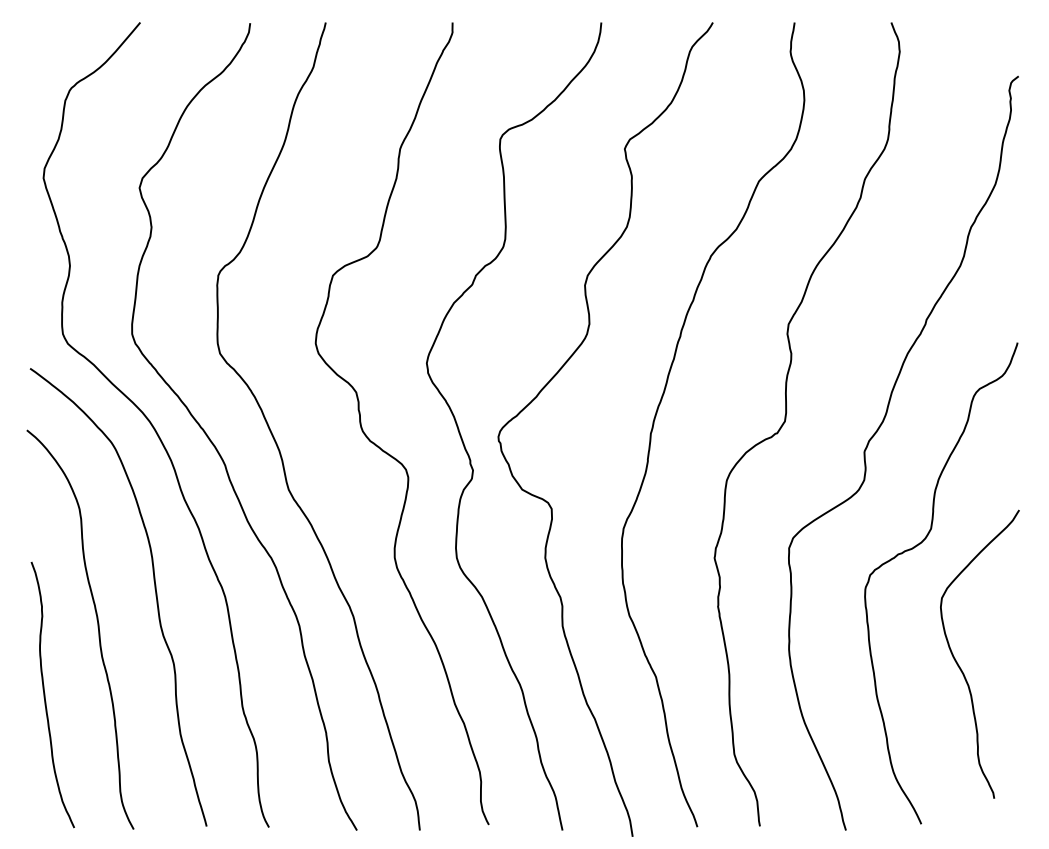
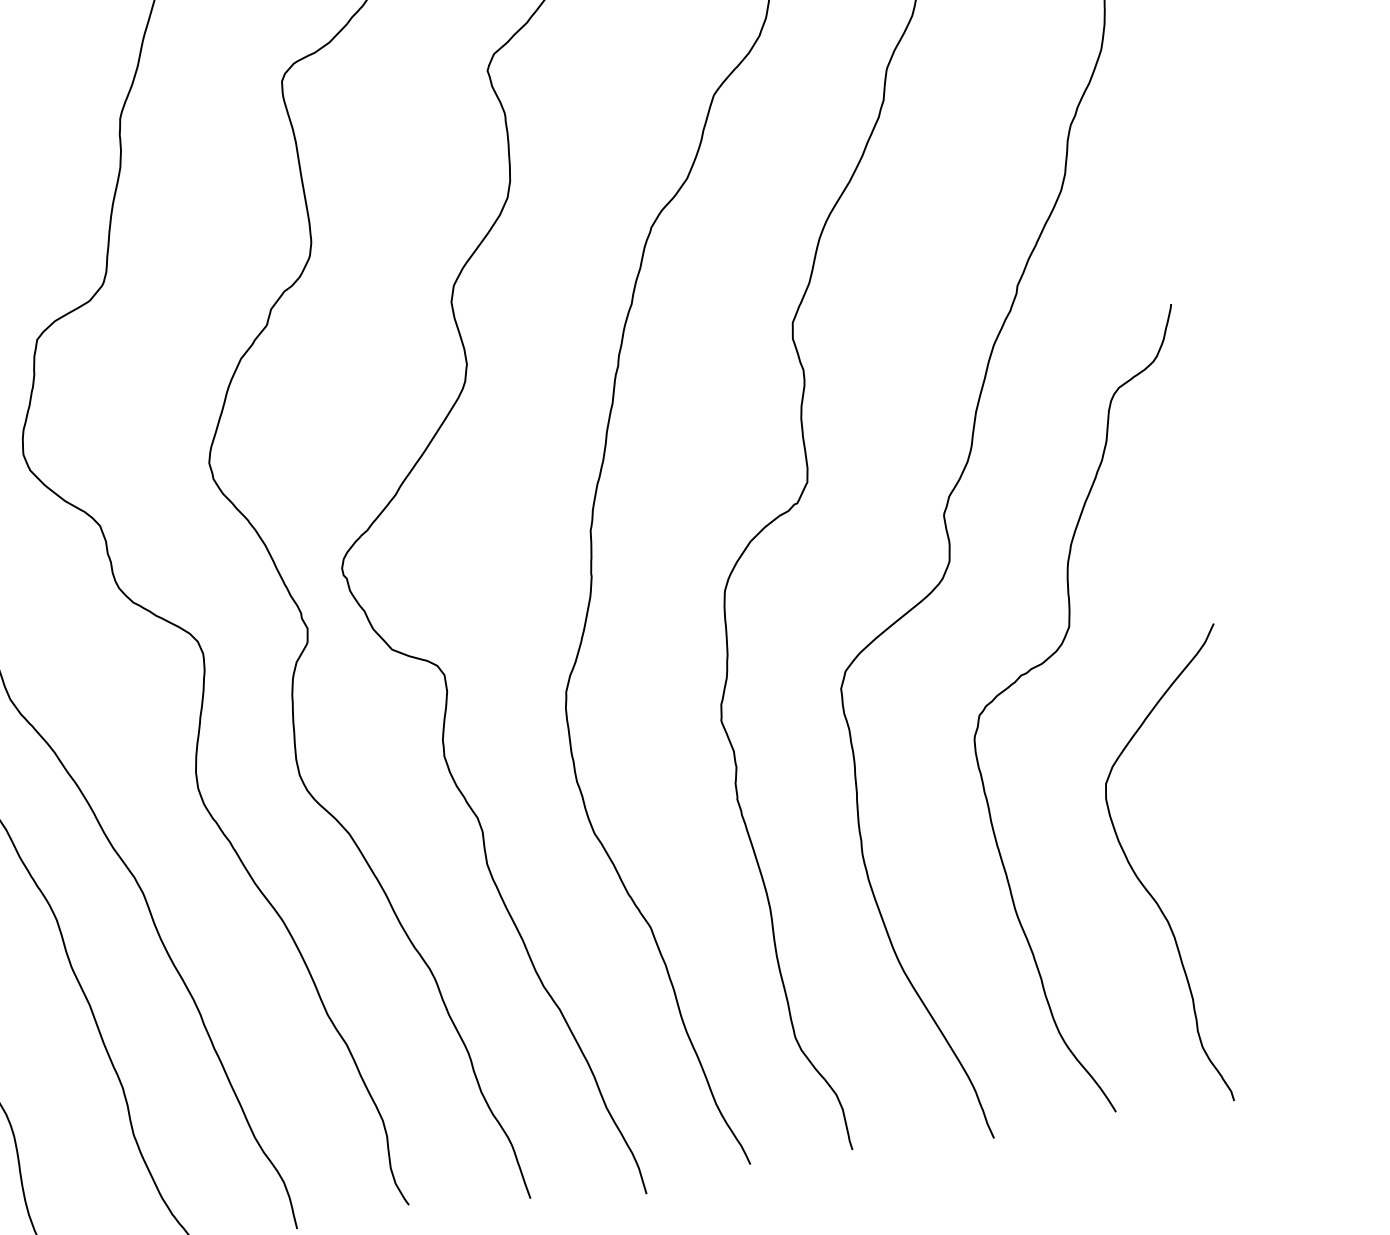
curve: (958, 663) -> (1146, 887), moved

